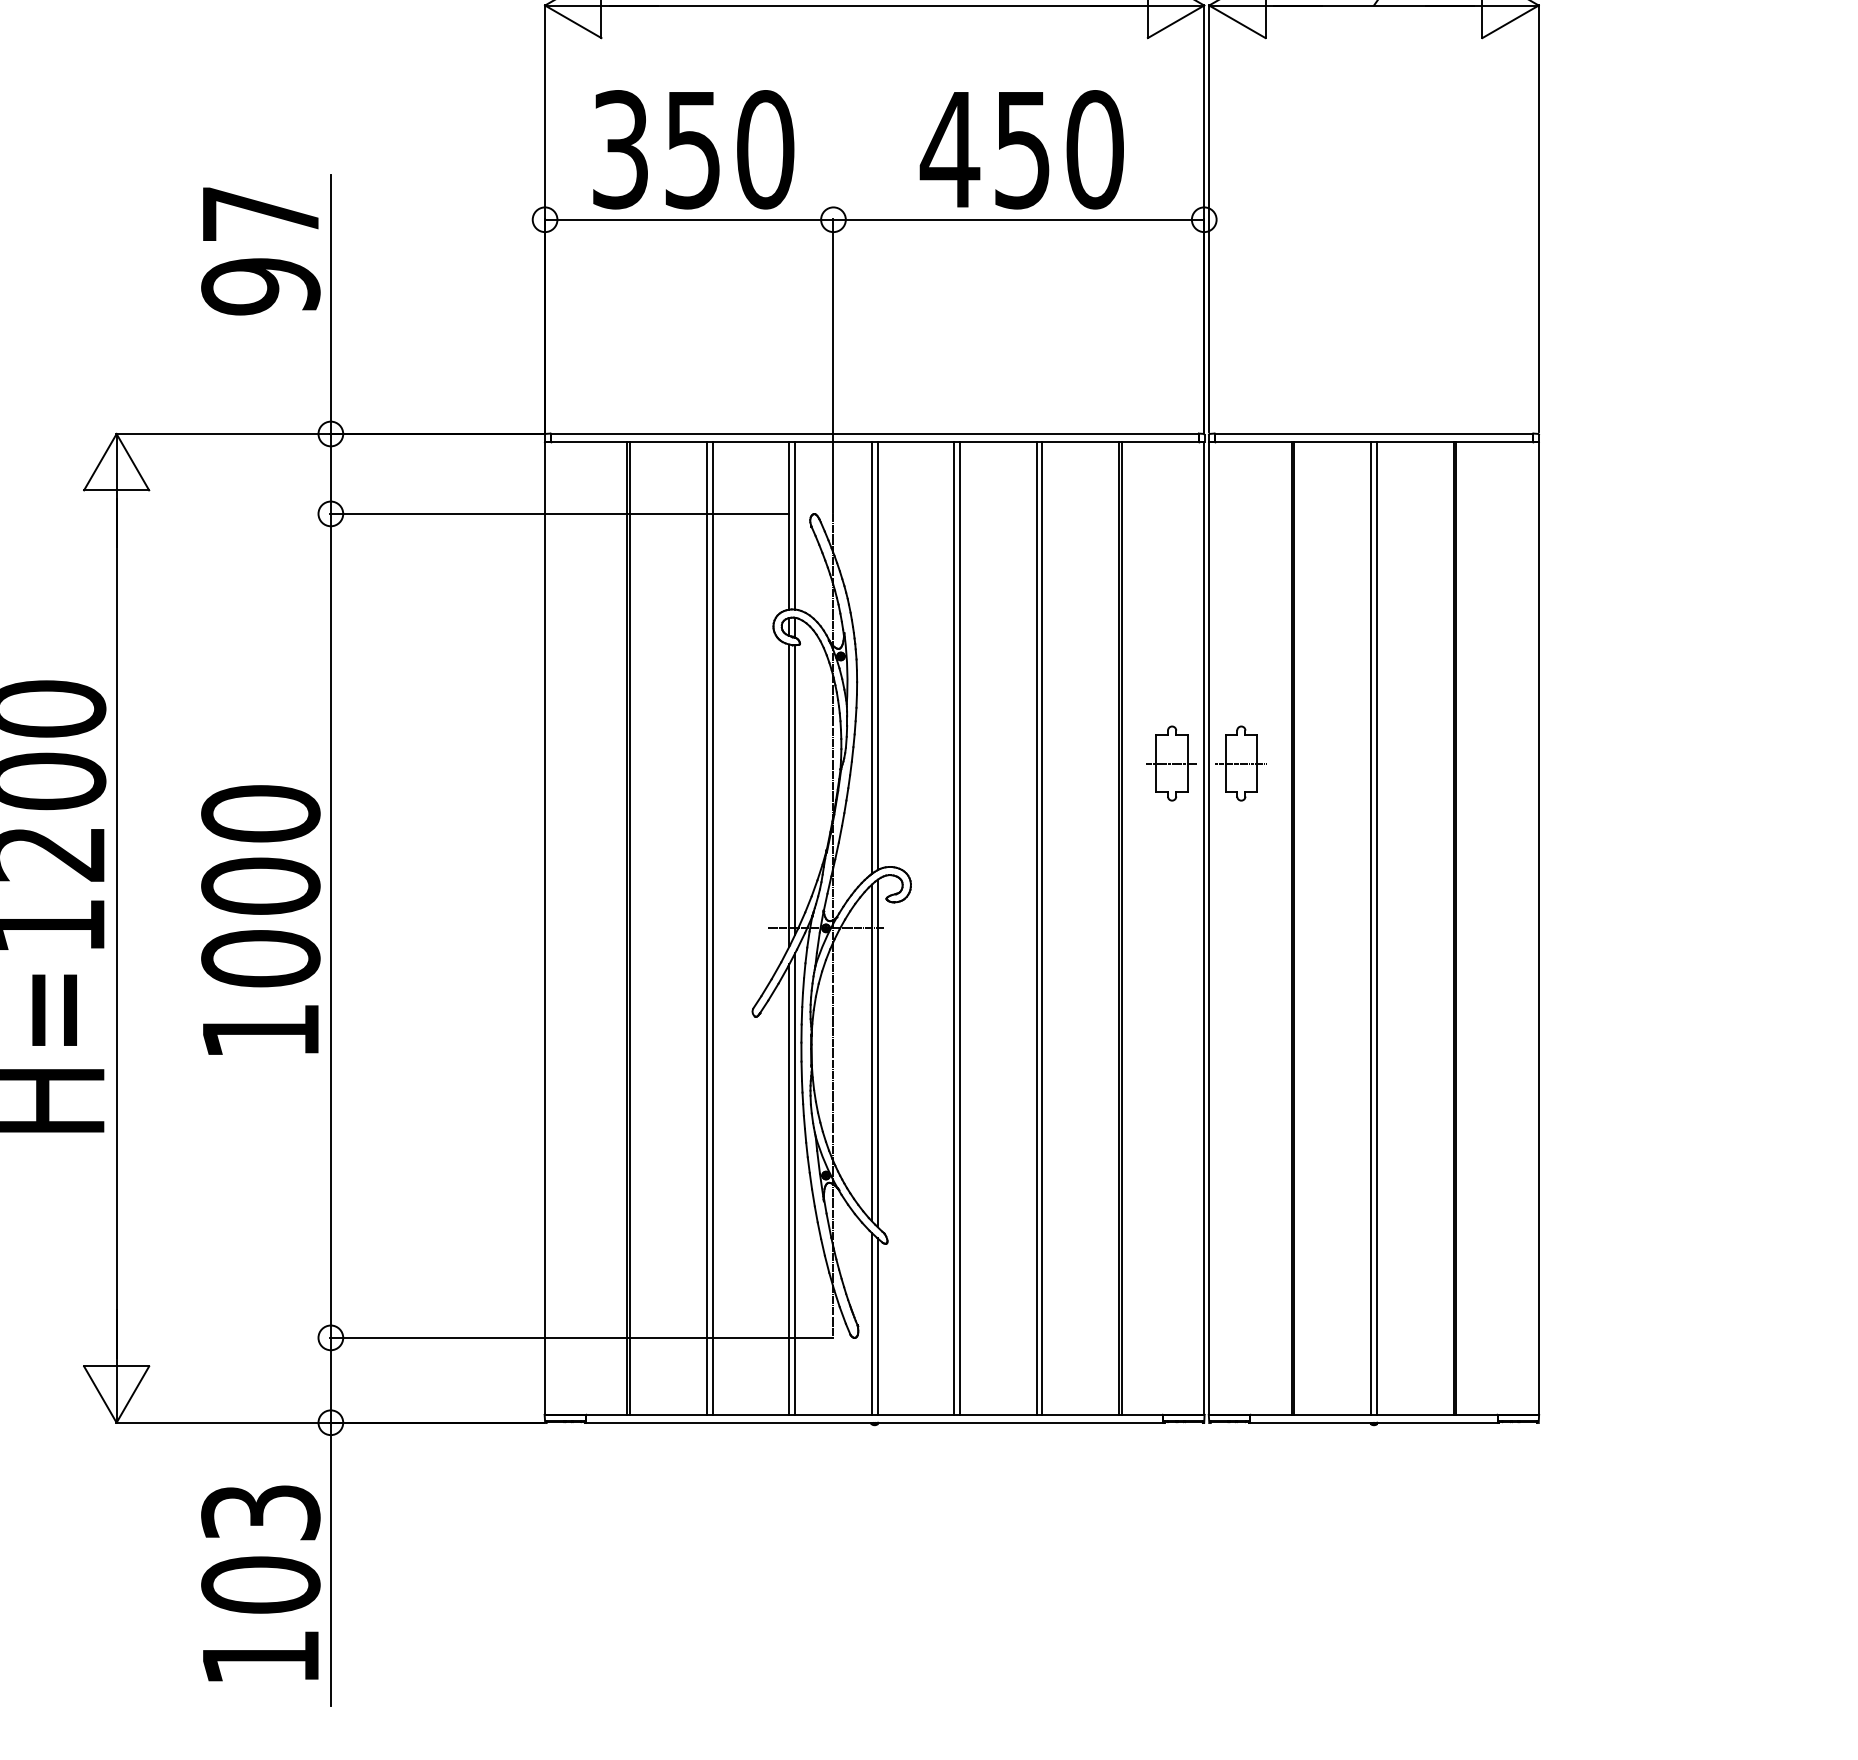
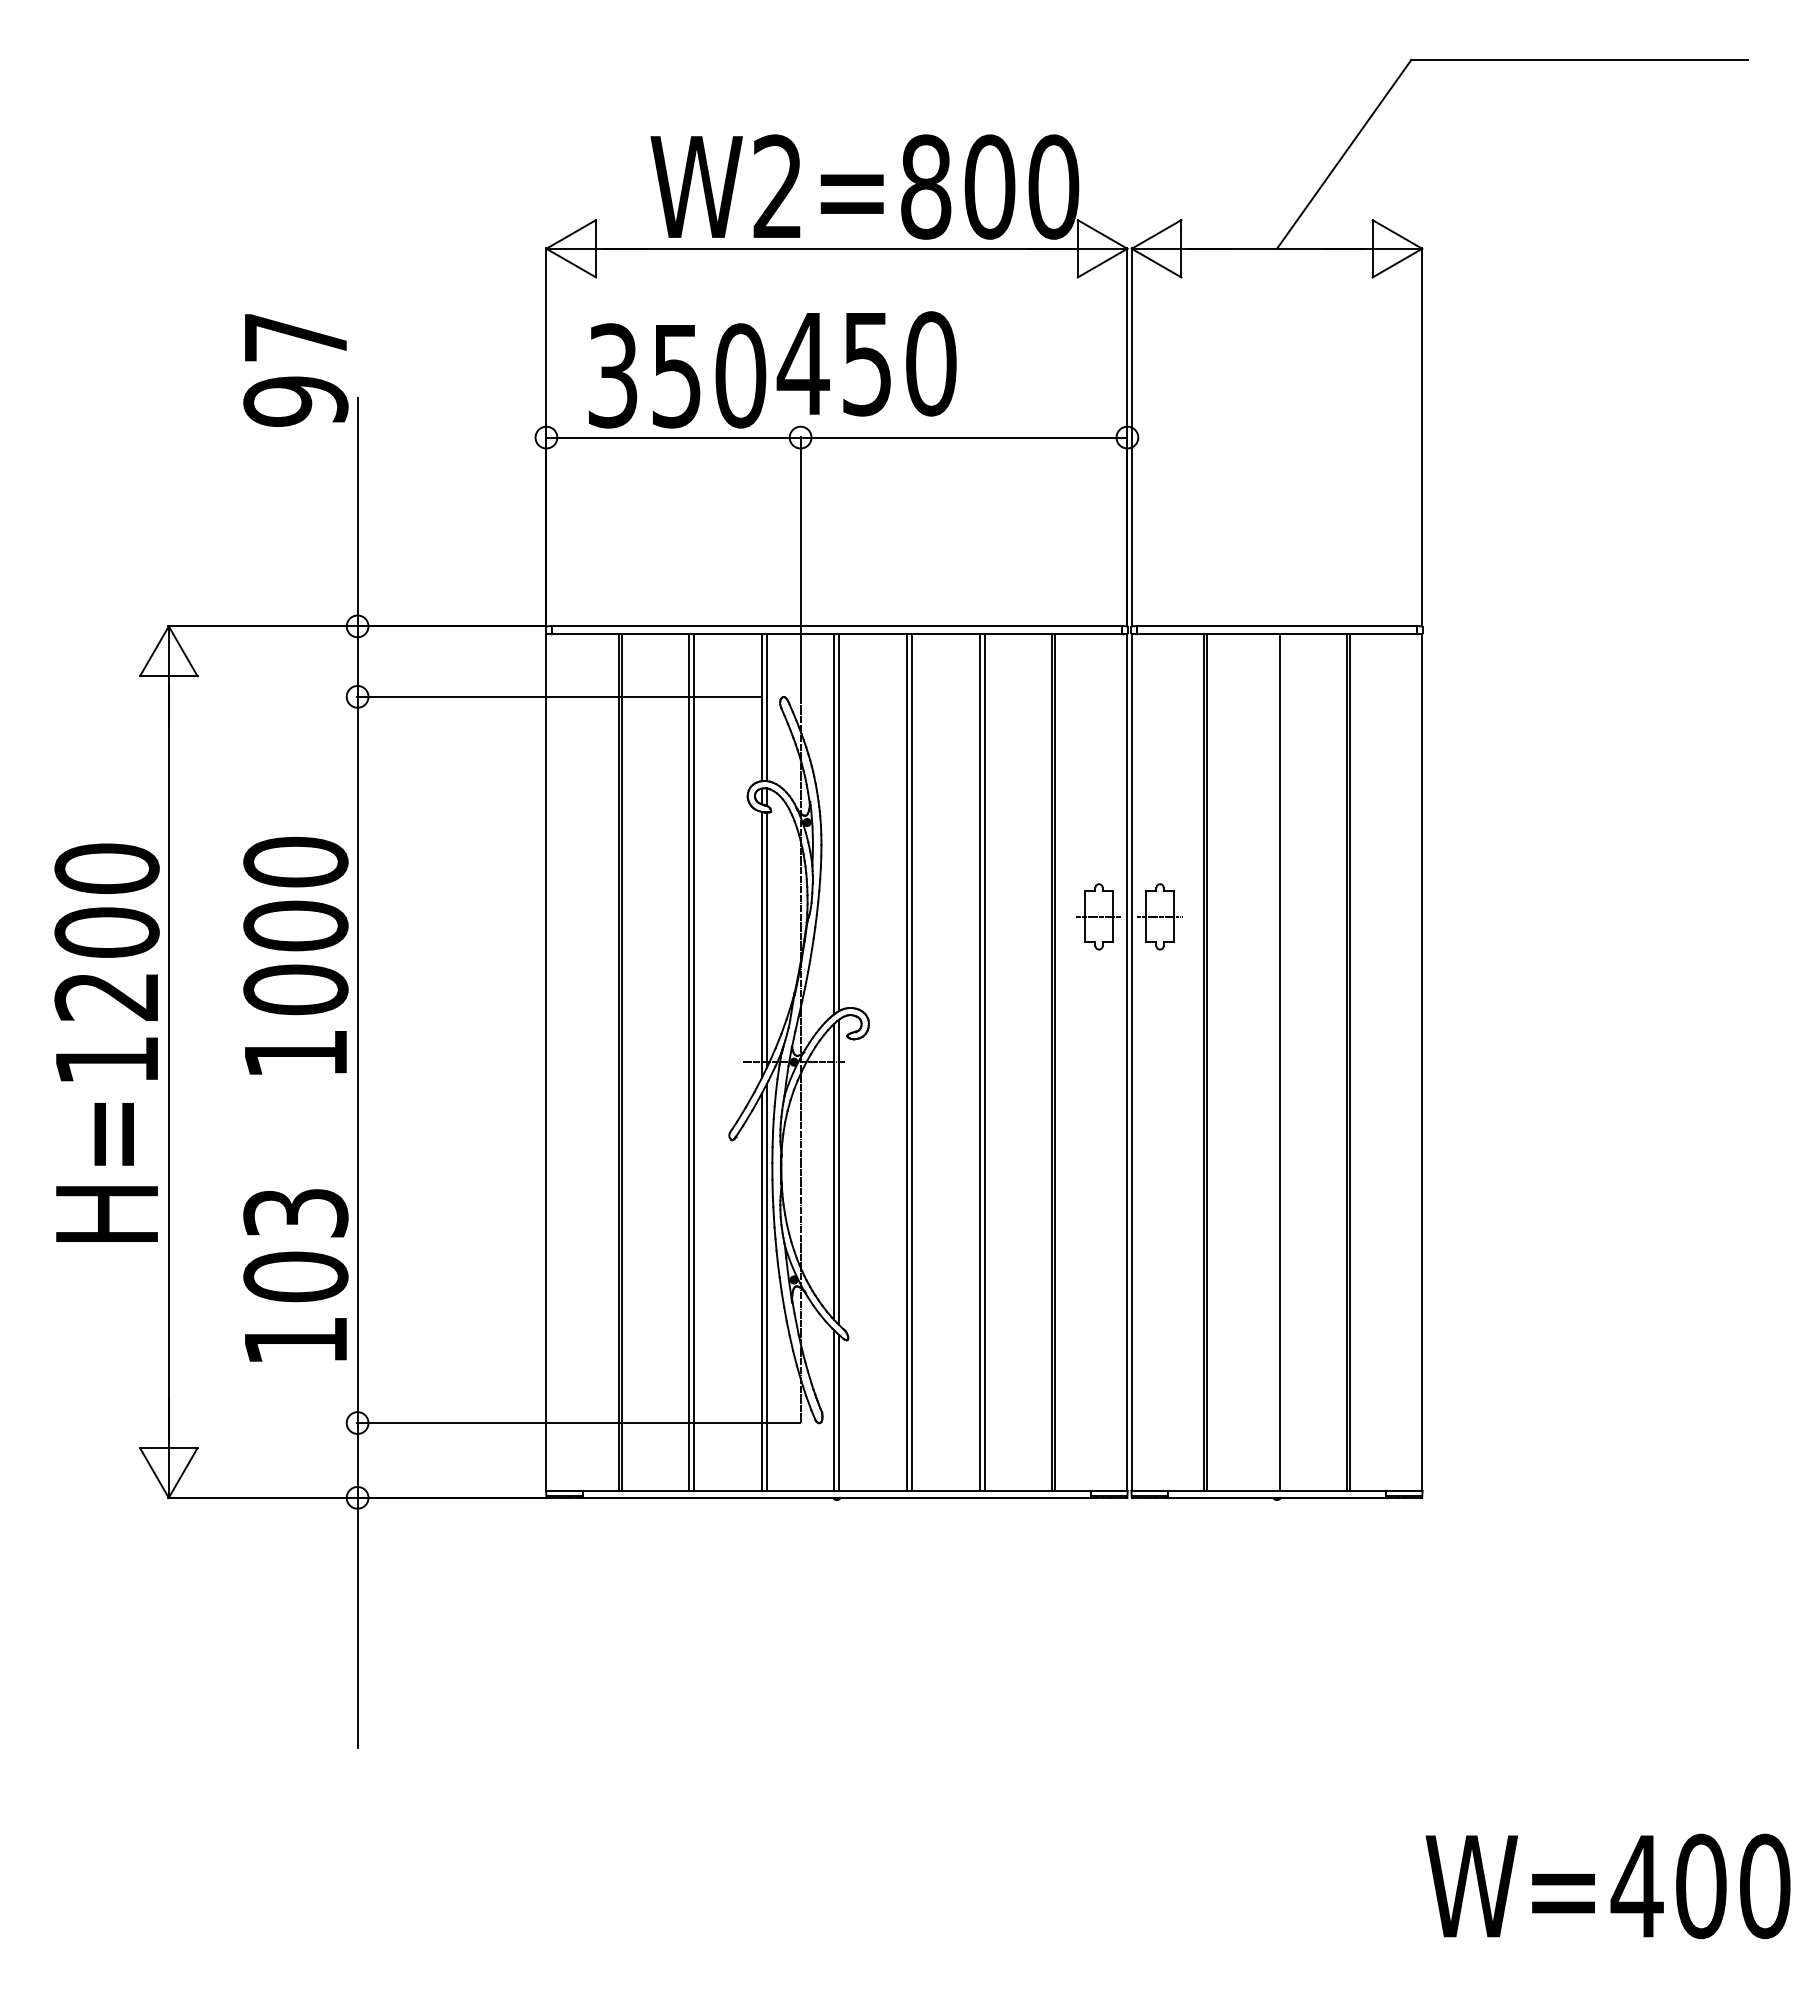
text: (1021, 149) -> (866, 363), moved
text: (260, 251) -> (295, 370), moved
text: (260, 919) -> (295, 955), moved
line: (1371, 927) -> (1274, 1061), removed
text: (260, 1583) -> (295, 1275), moved

